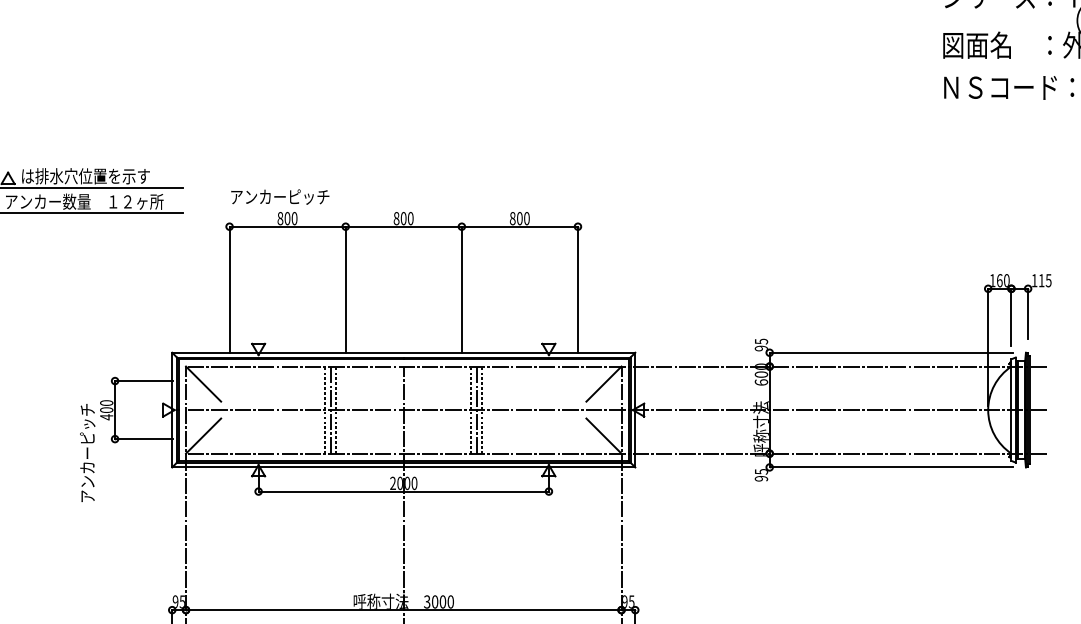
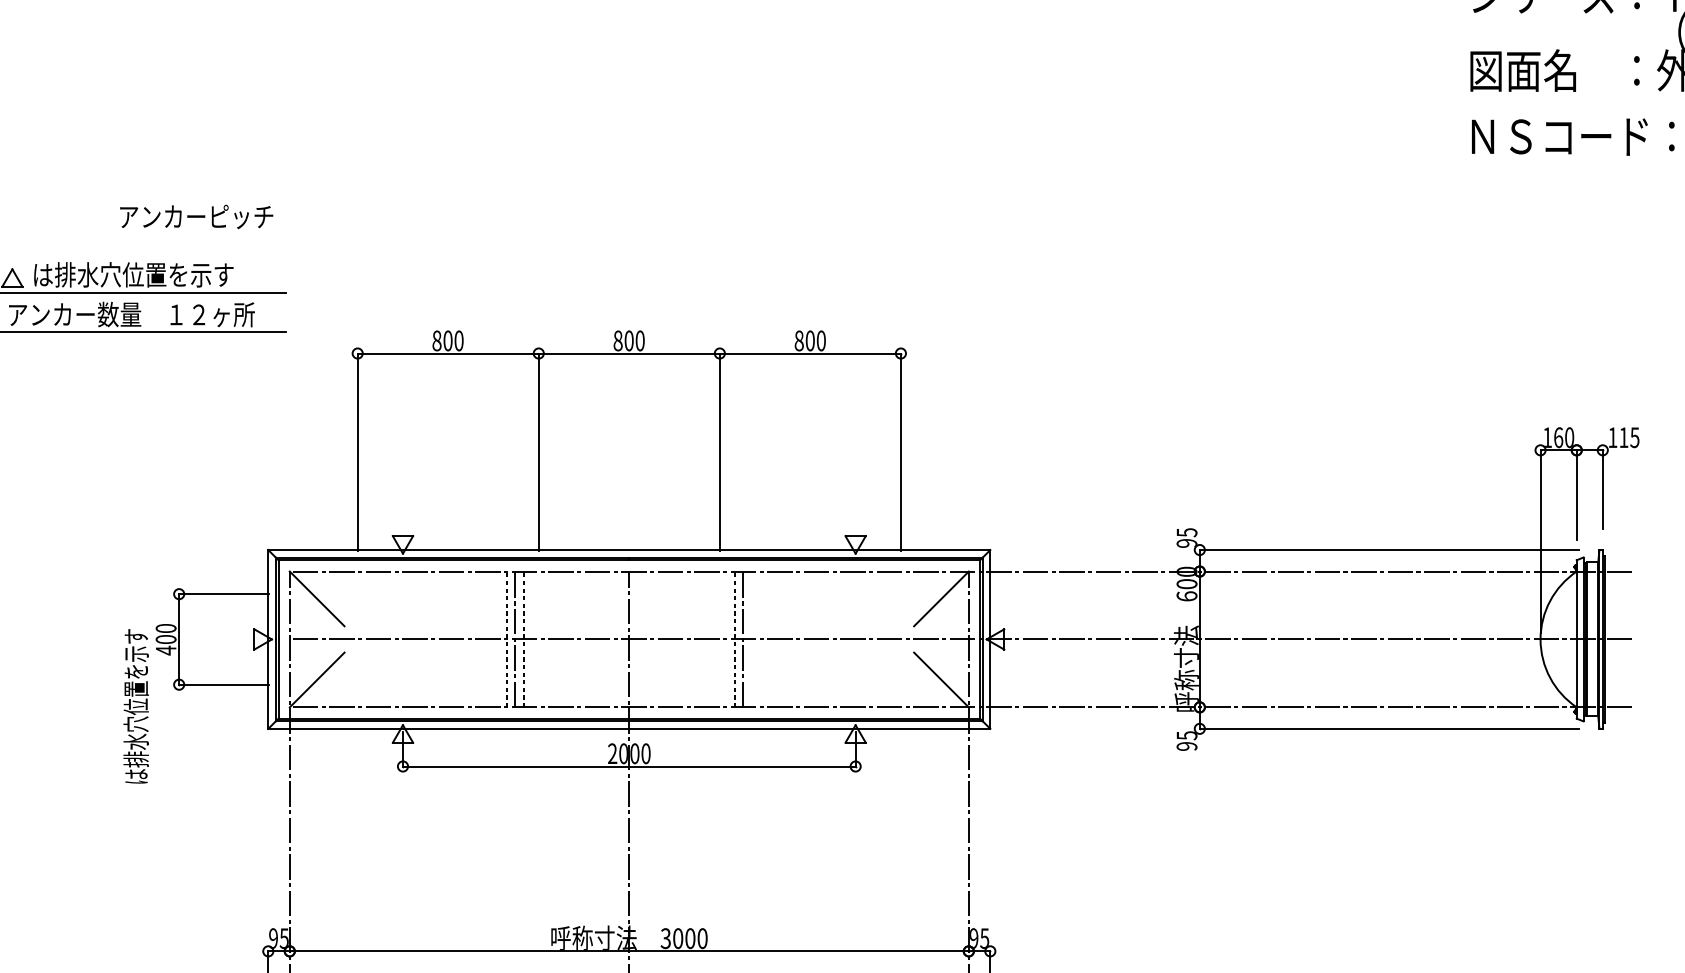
text: (280, 196) -> (196, 215), moved
line: (482, 409) -> (752, 638), removed
text: (87, 452) -> (136, 705), アンカーピッチ -> は排水穴位置を示す

